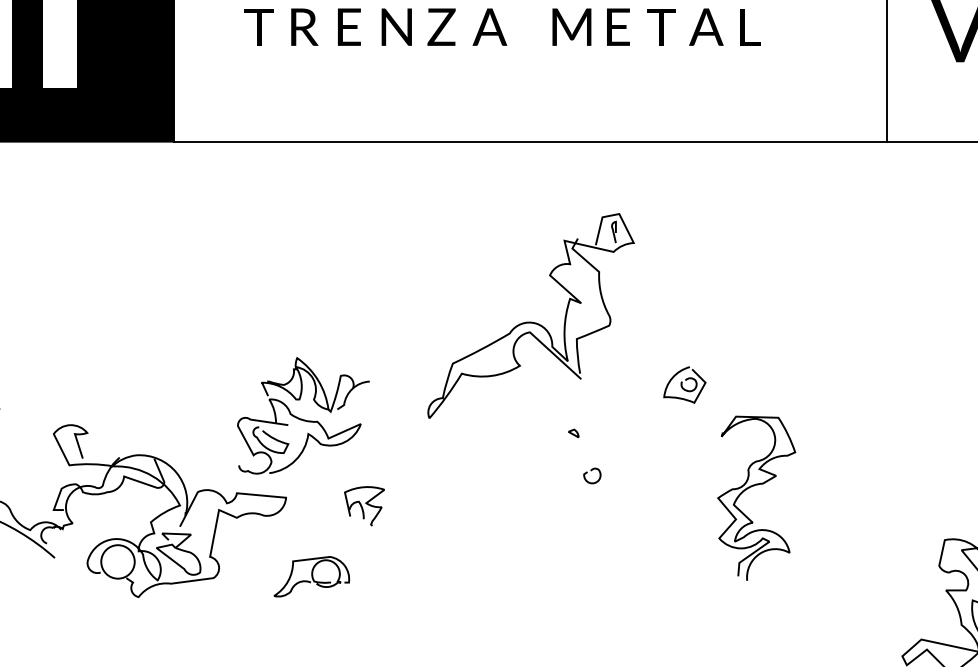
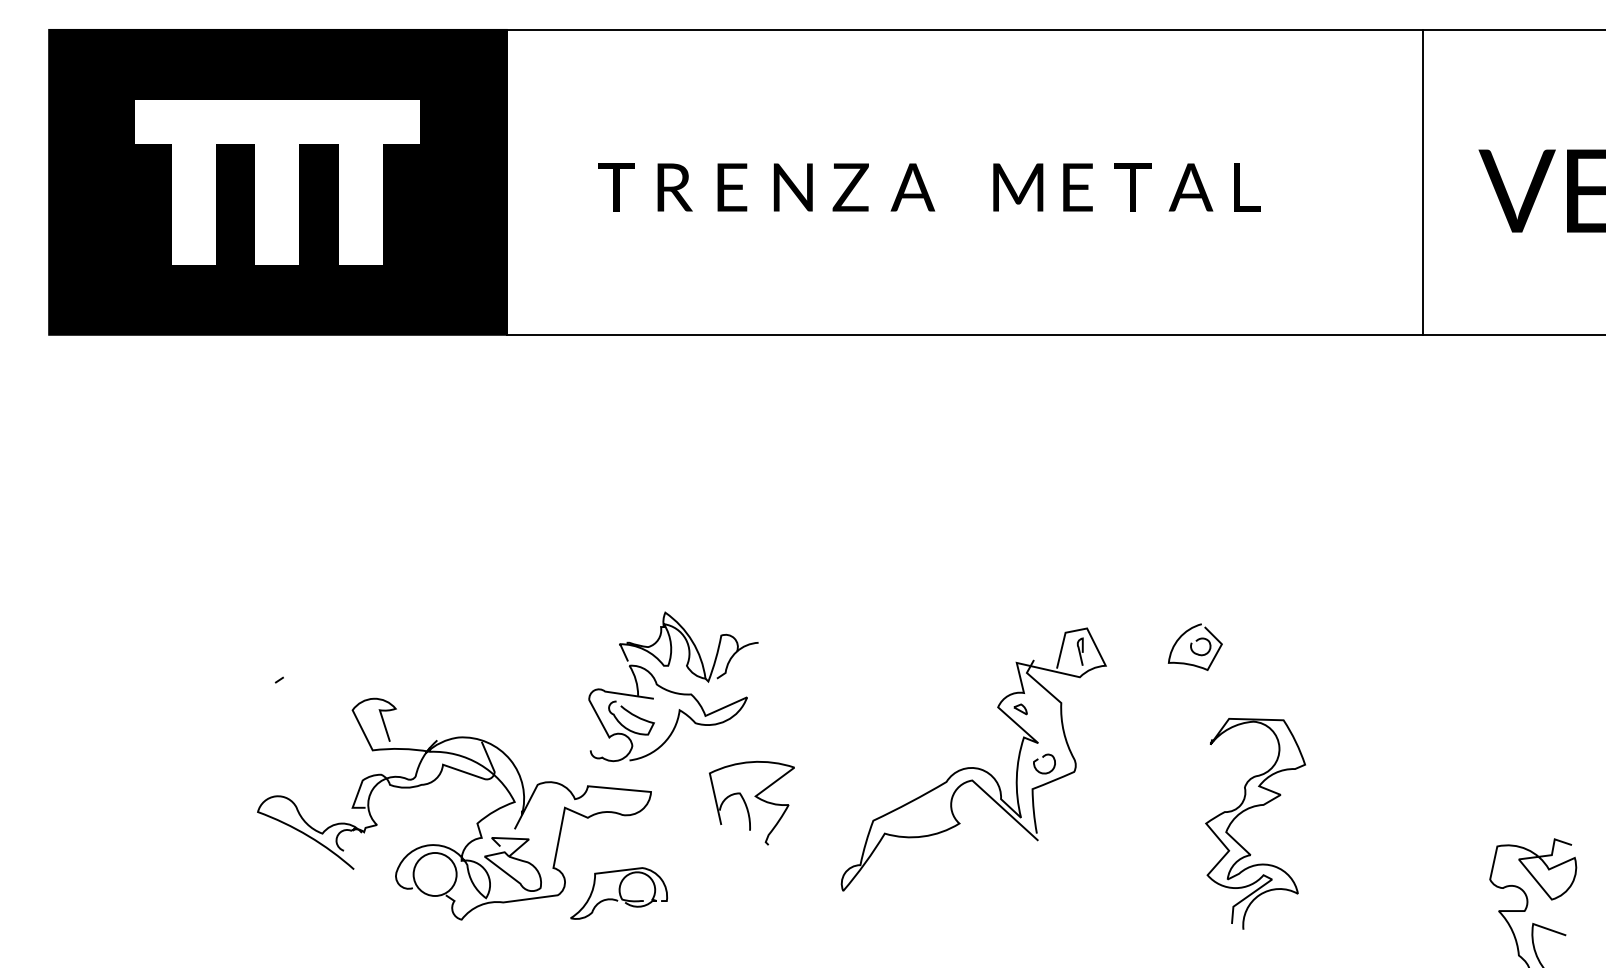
part: (530, 322) -> (973, 767), moved
part: (684, 384) -> (1194, 646), moved
part: (751, 487) -> (1249, 809), moved
part: (364, 505) -> (751, 802), size x1.67
part: (311, 576) -> (618, 893), moved

